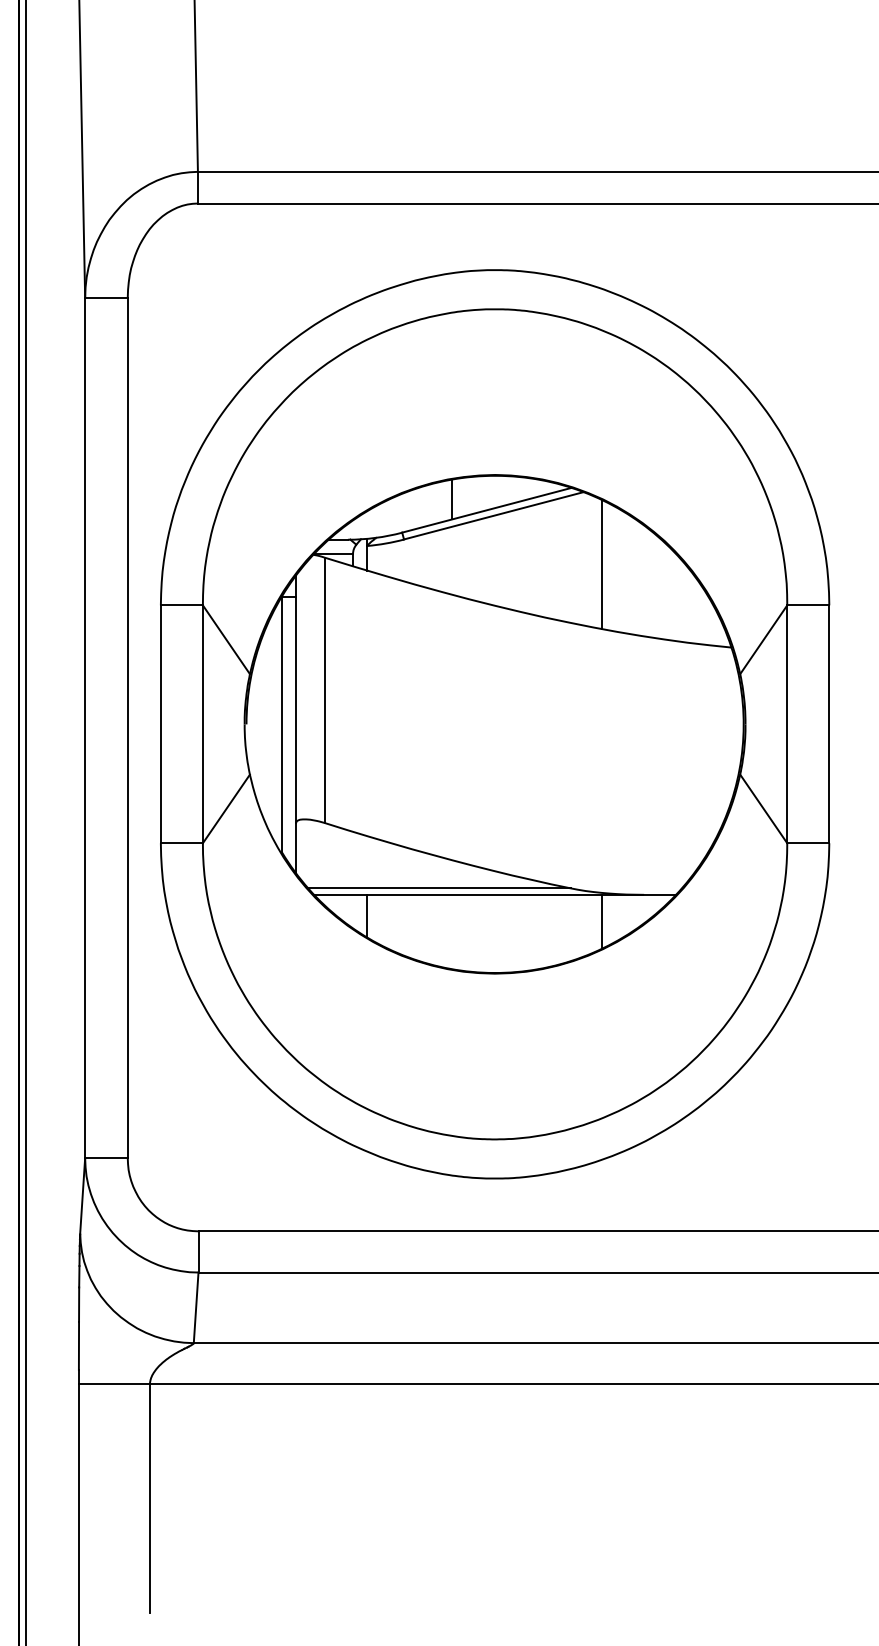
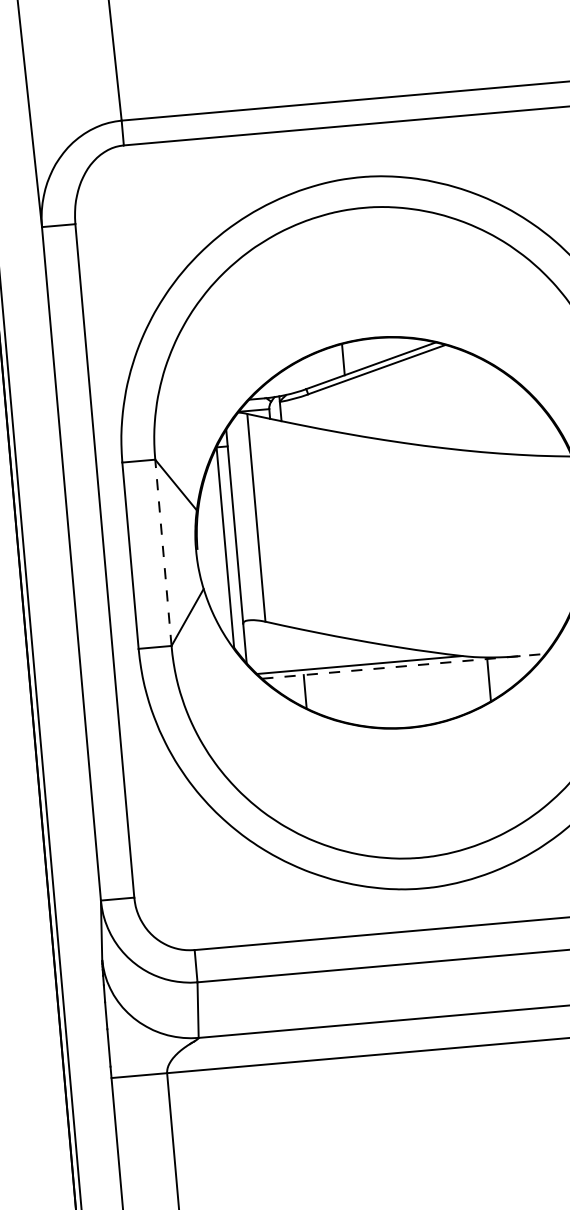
line: (601, 563) -> (464, 399), removed
line: (202, 724) -> (163, 552), solid -> dashed
line: (495, 894) -> (404, 666), solid -> dashed

